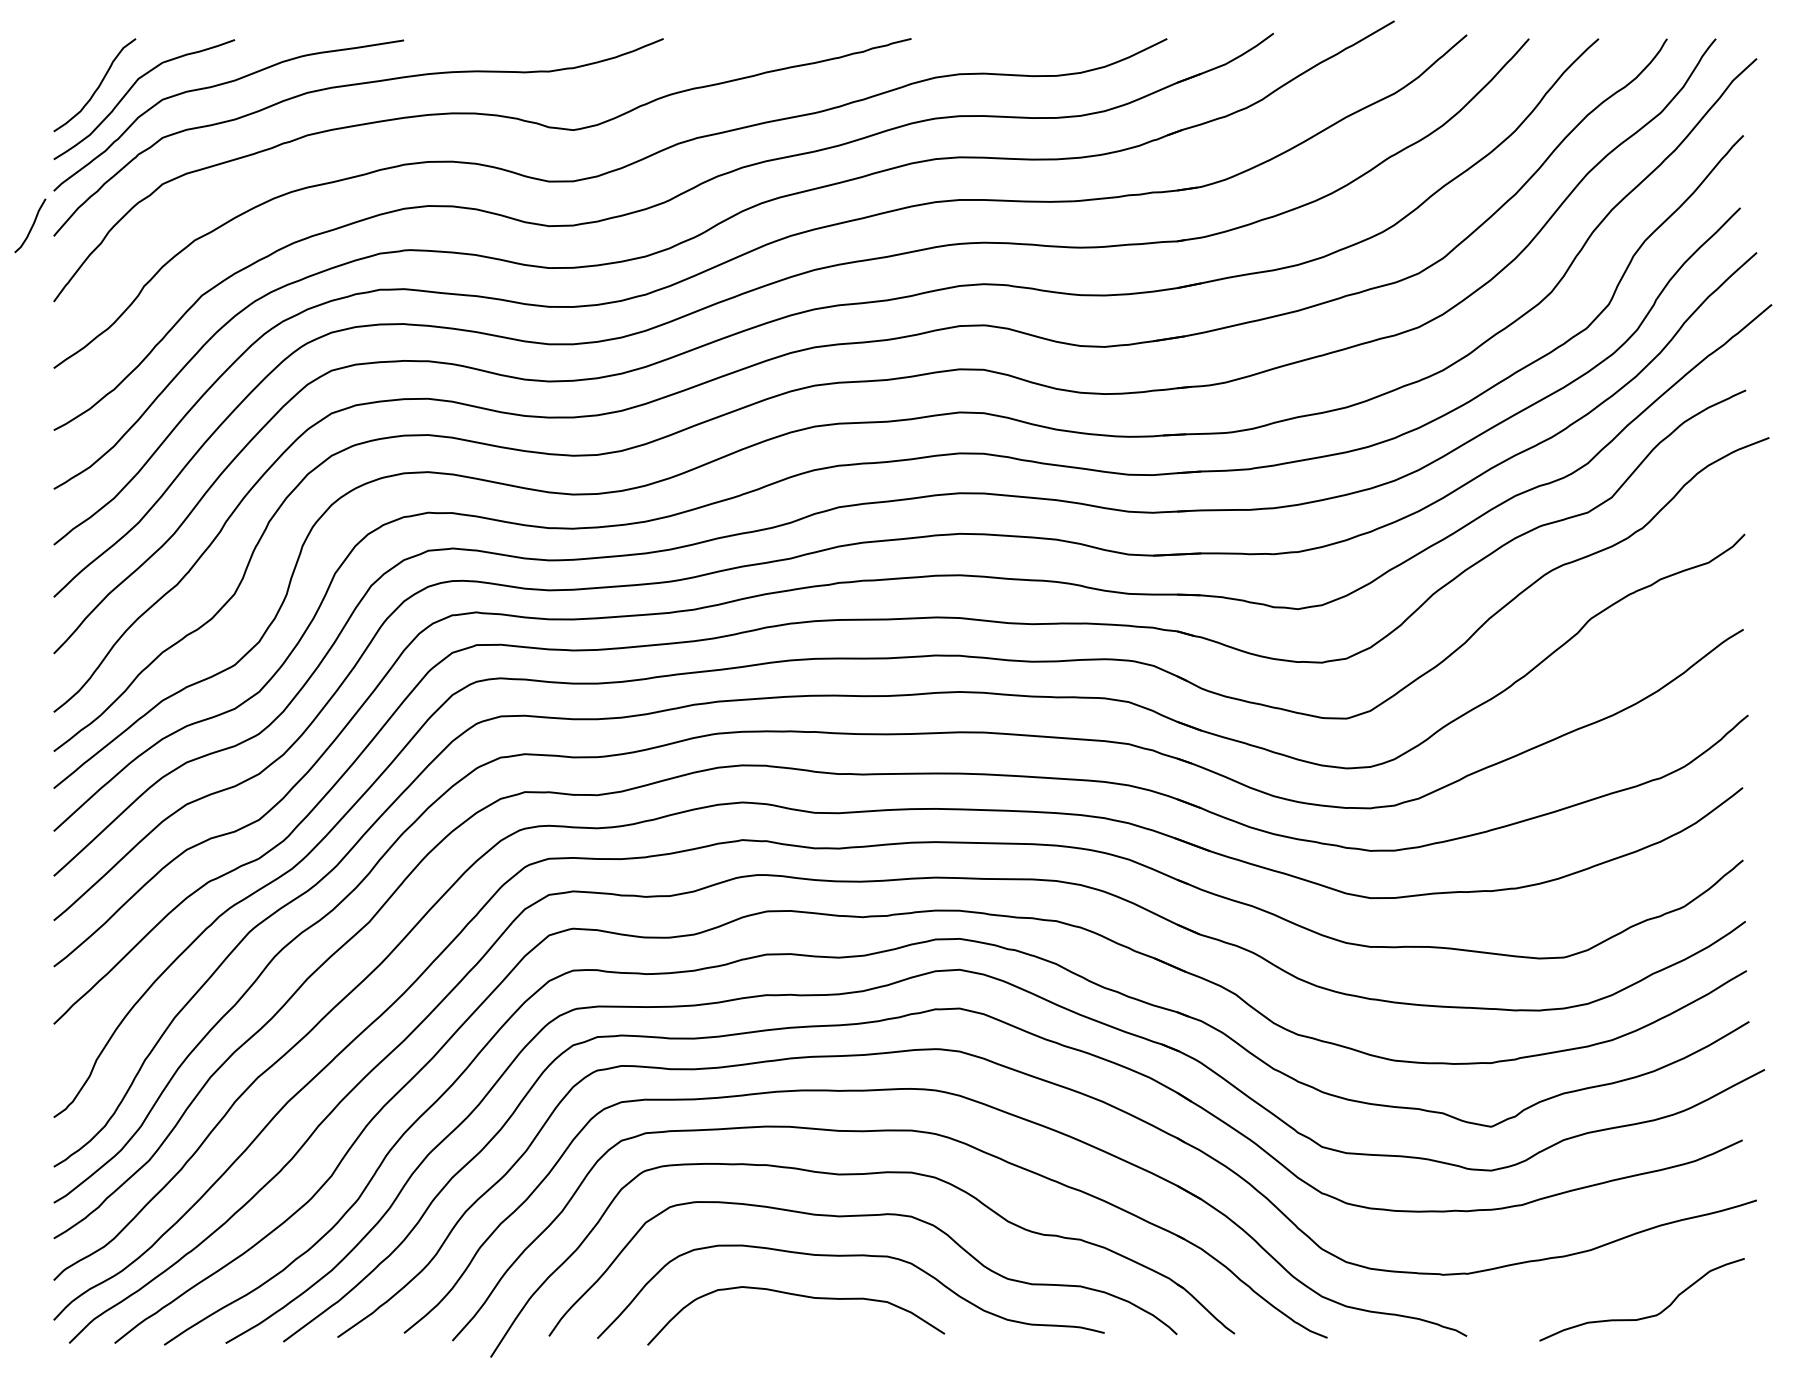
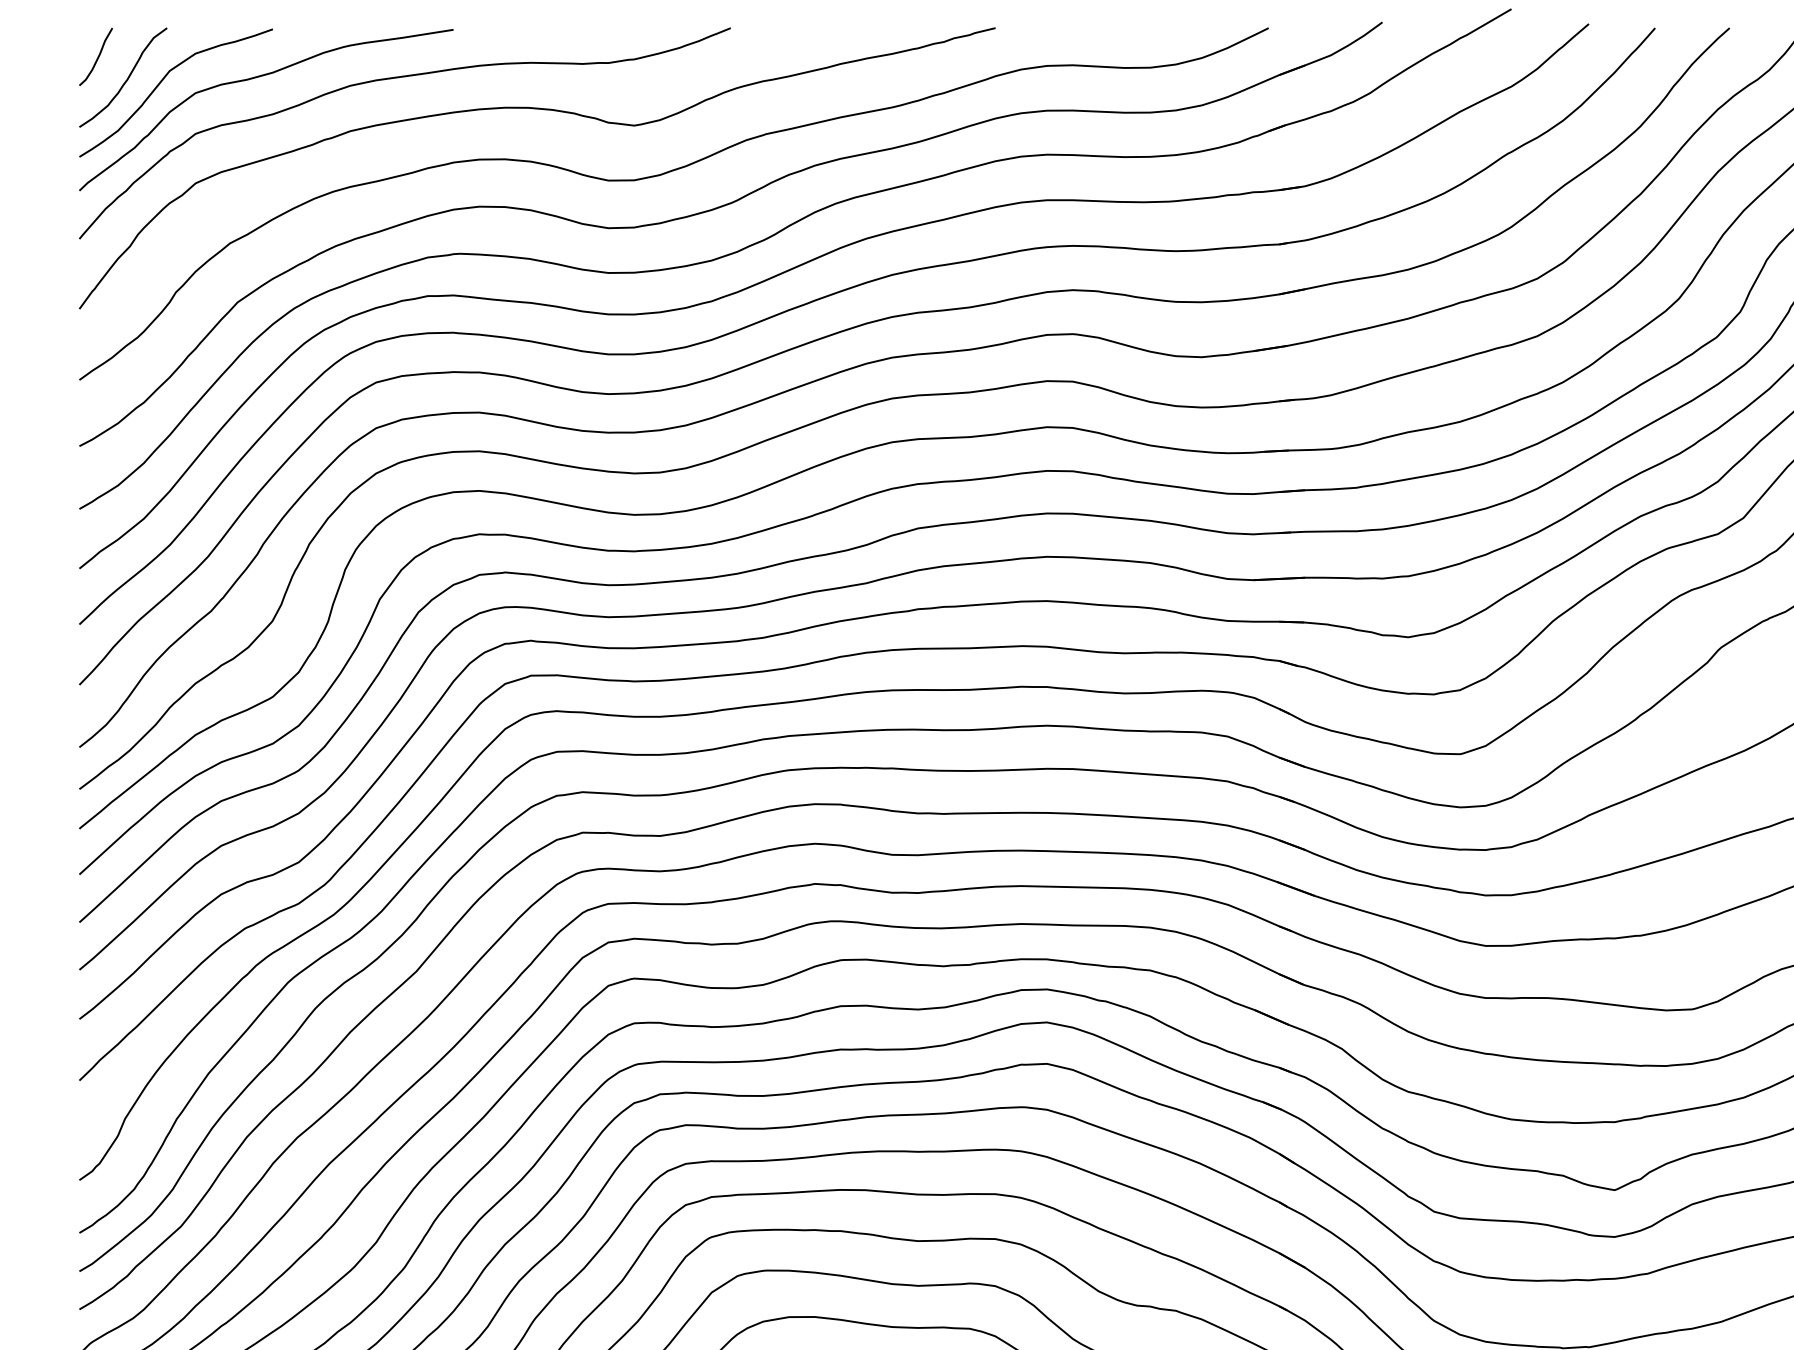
curve: (31, 225) -> (97, 56), moved

